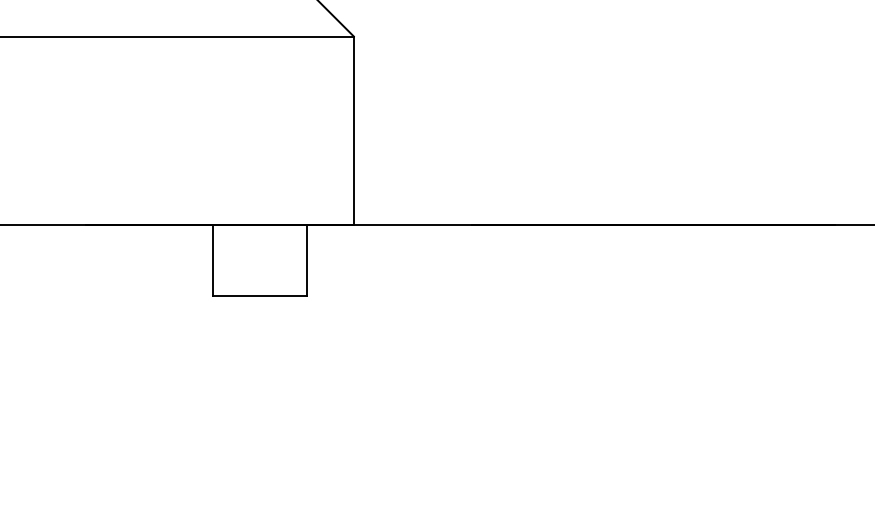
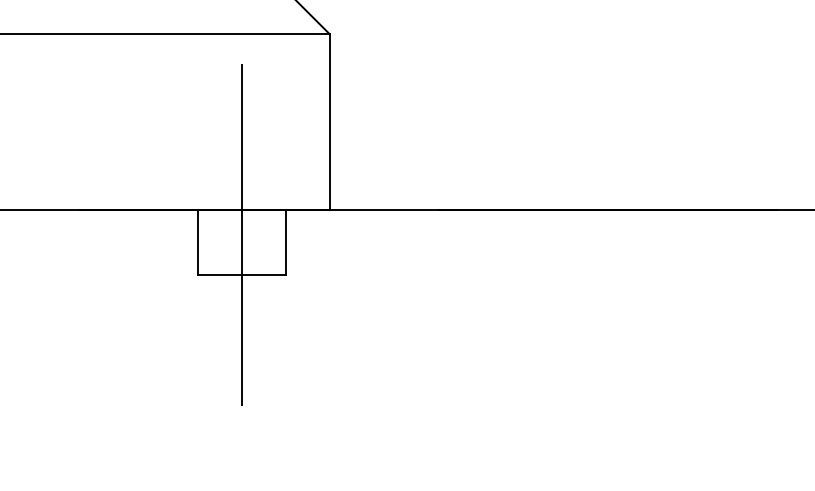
line: (259, 251) -> (241, 234), added

